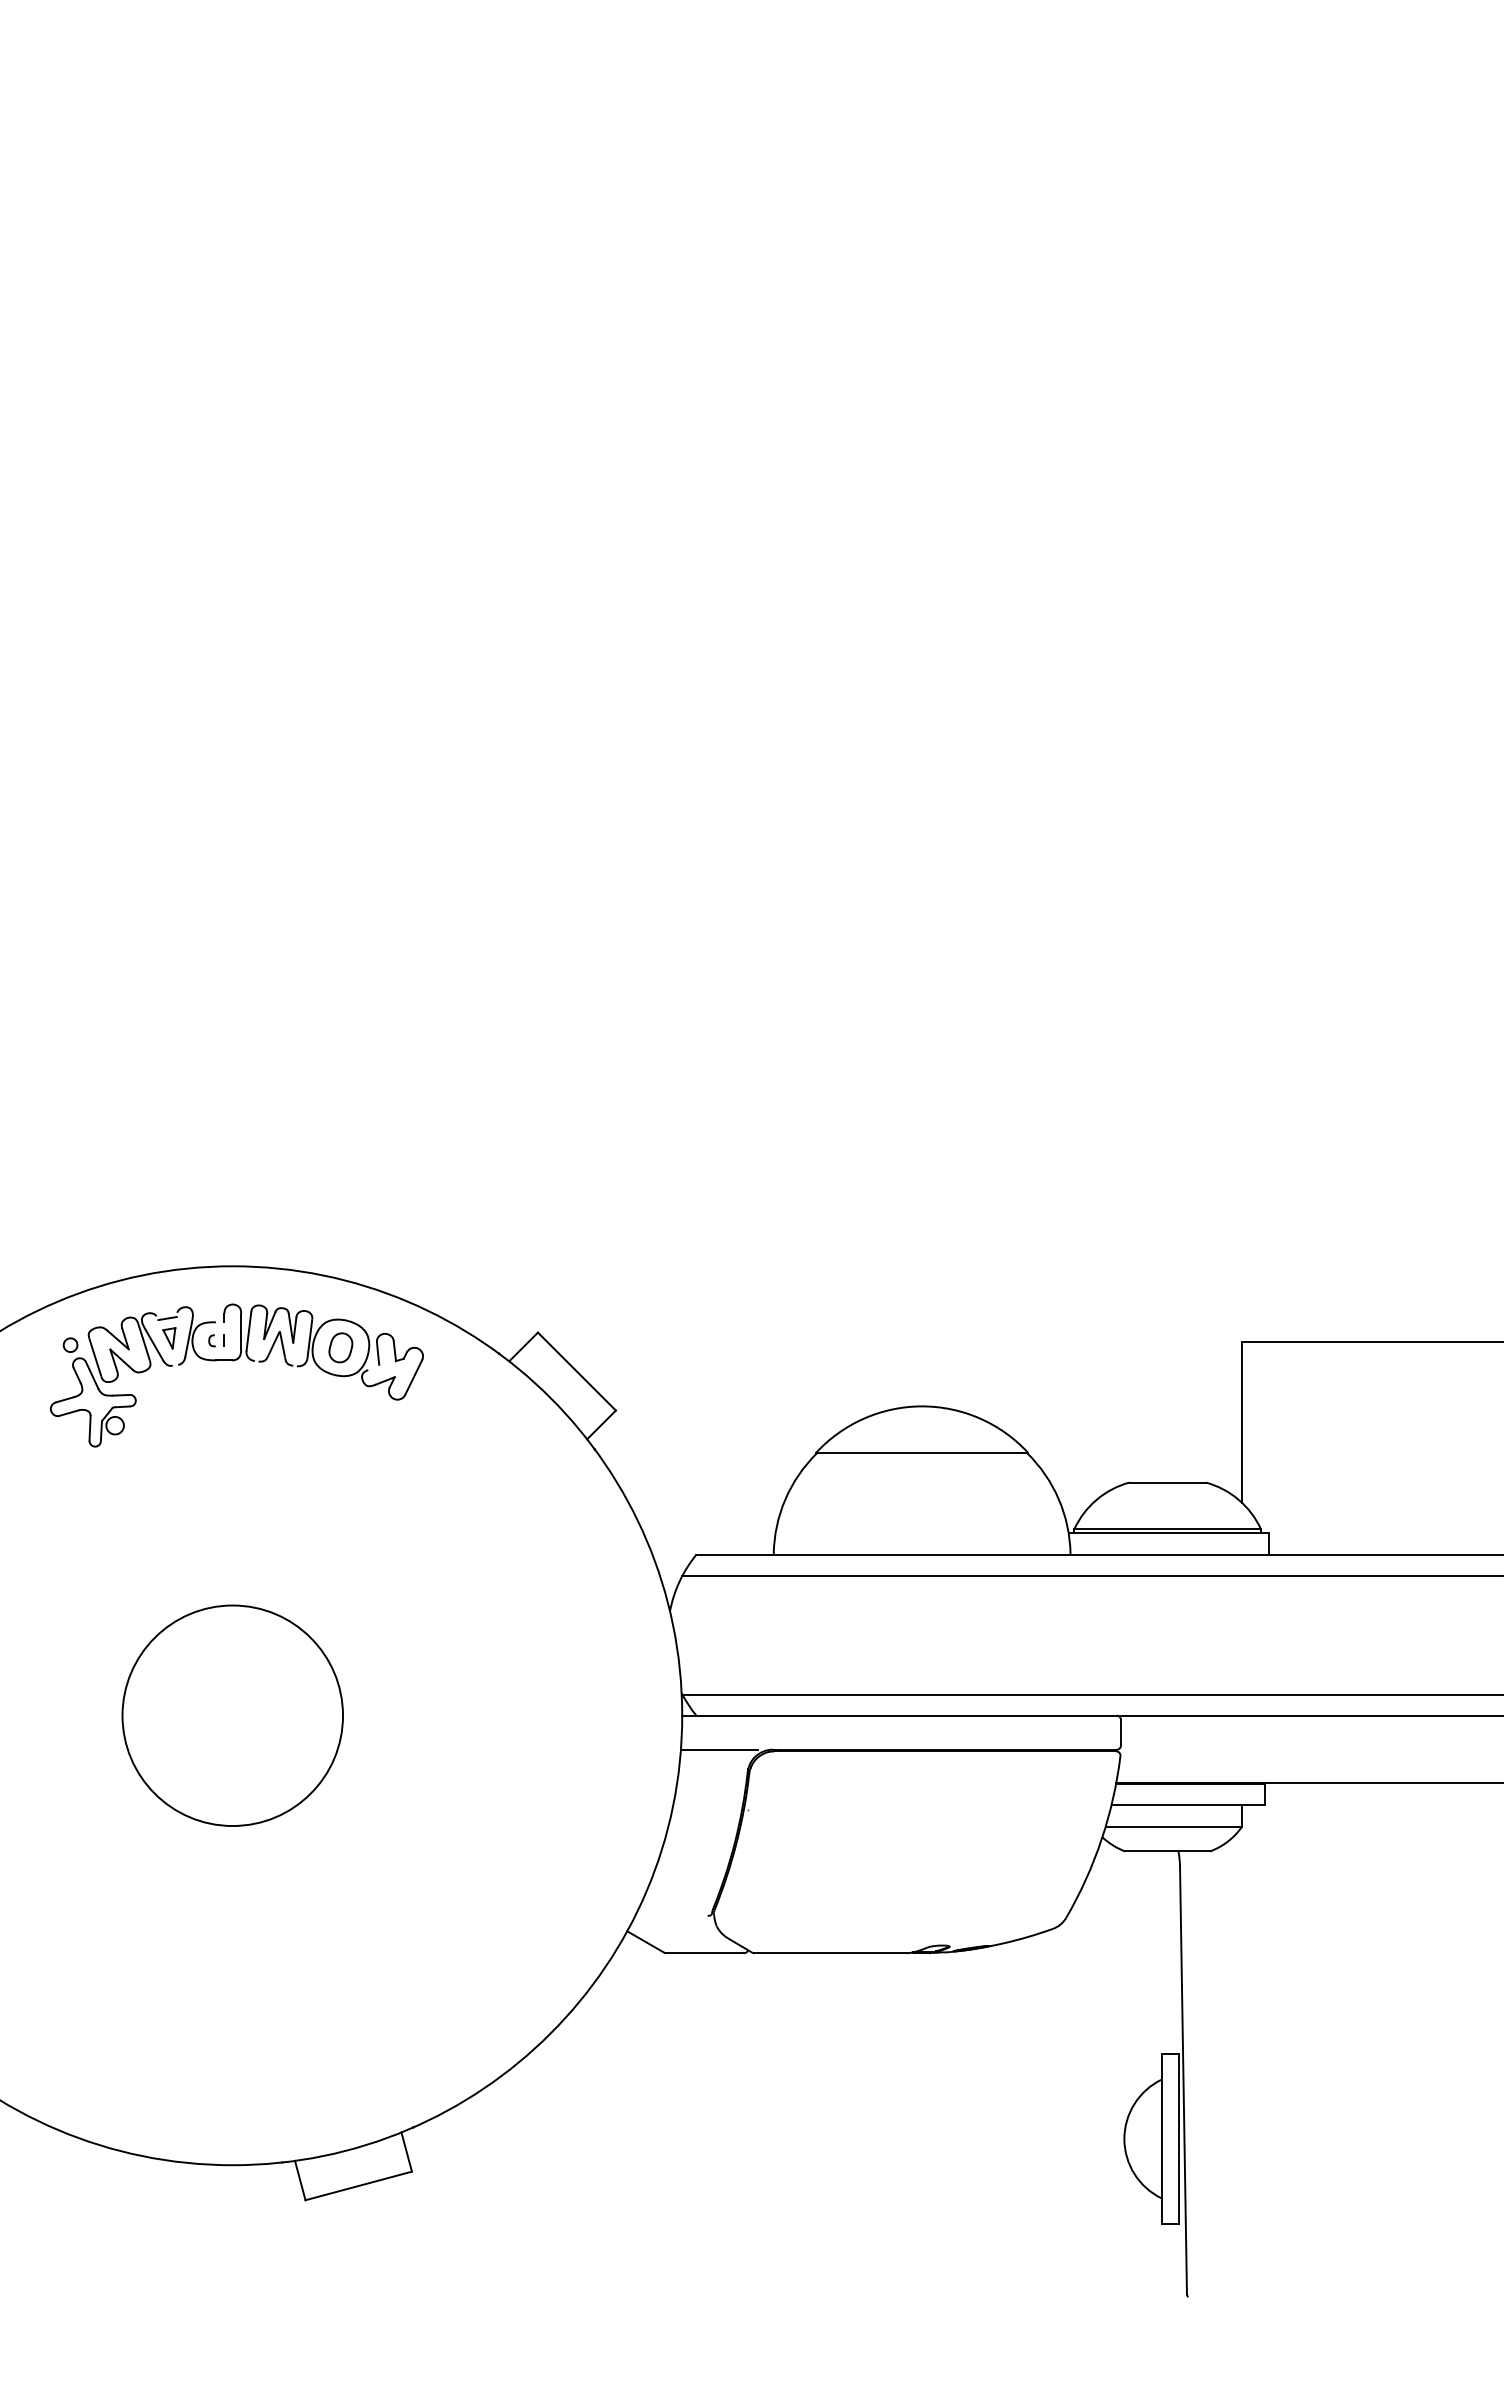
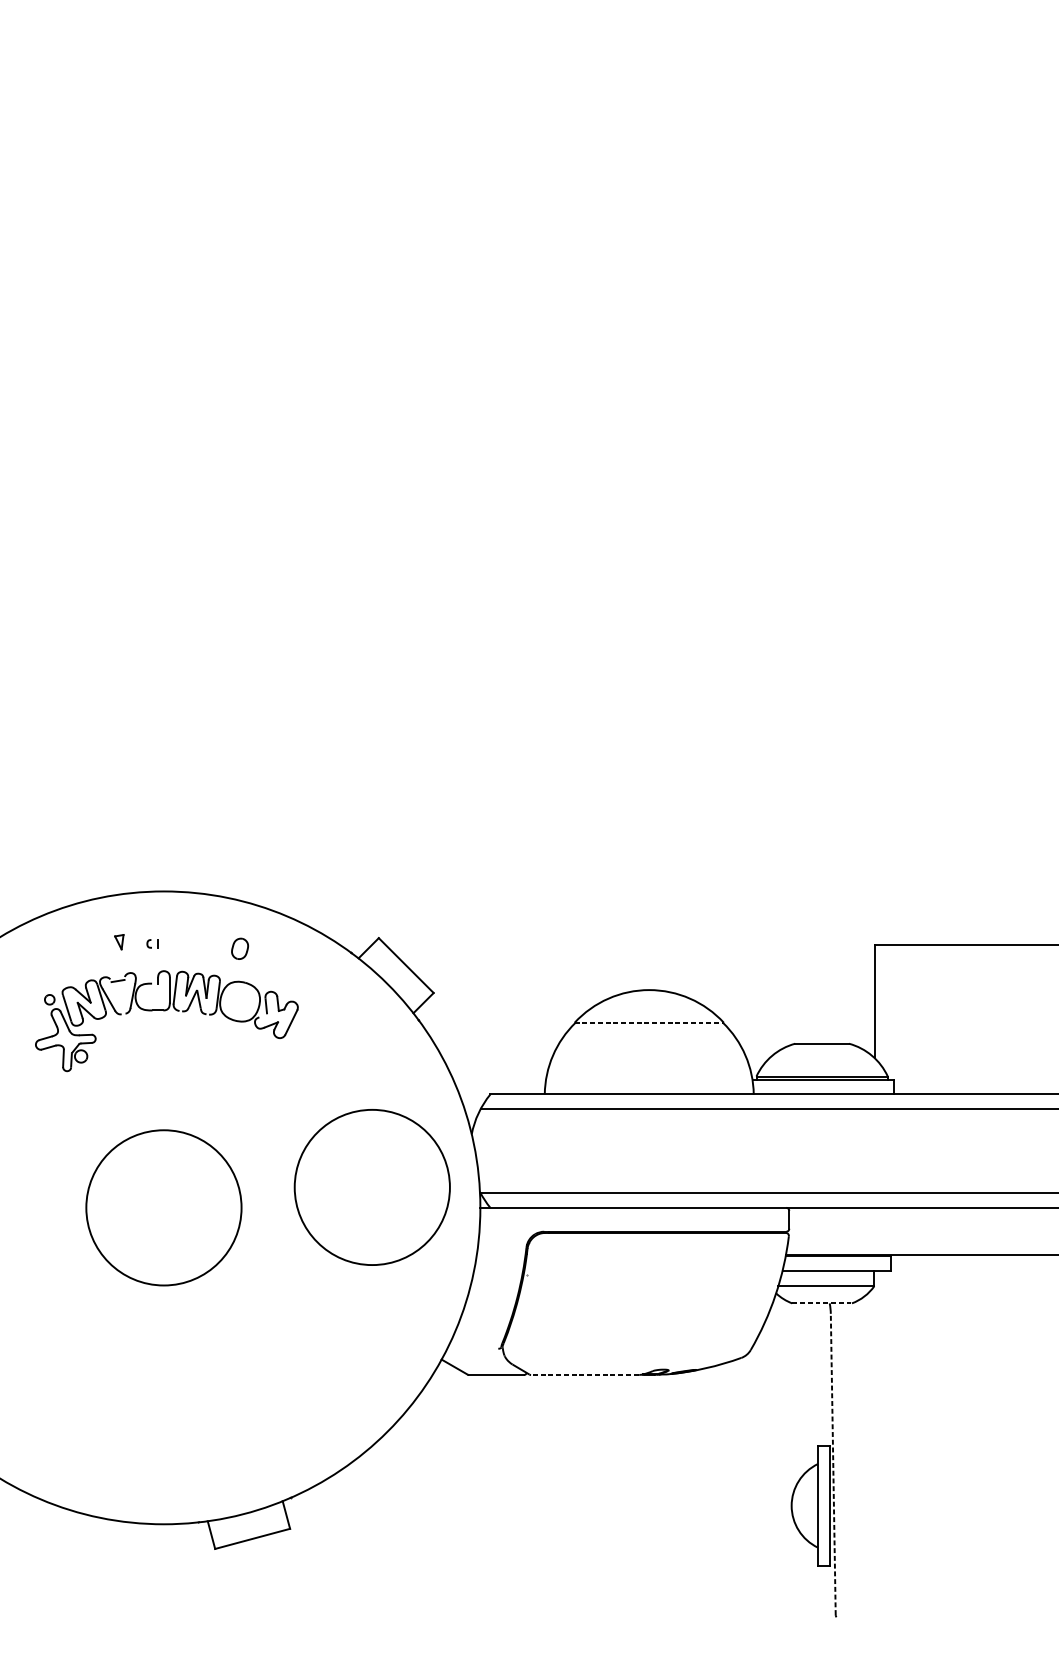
part: (233, 1361) -> (164, 1011), moved
line: (922, 1452) -> (649, 1022), solid -> dashed
circle: (528, 1686) -> (372, 1187), added
line: (718, 1749) -> (505, 1231), removed
line: (1168, 1851) -> (822, 1303), solid -> dashed
line: (830, 1953) -> (584, 1375), solid -> dashed
line: (1183, 2080) -> (833, 1464), solid -> dashed

